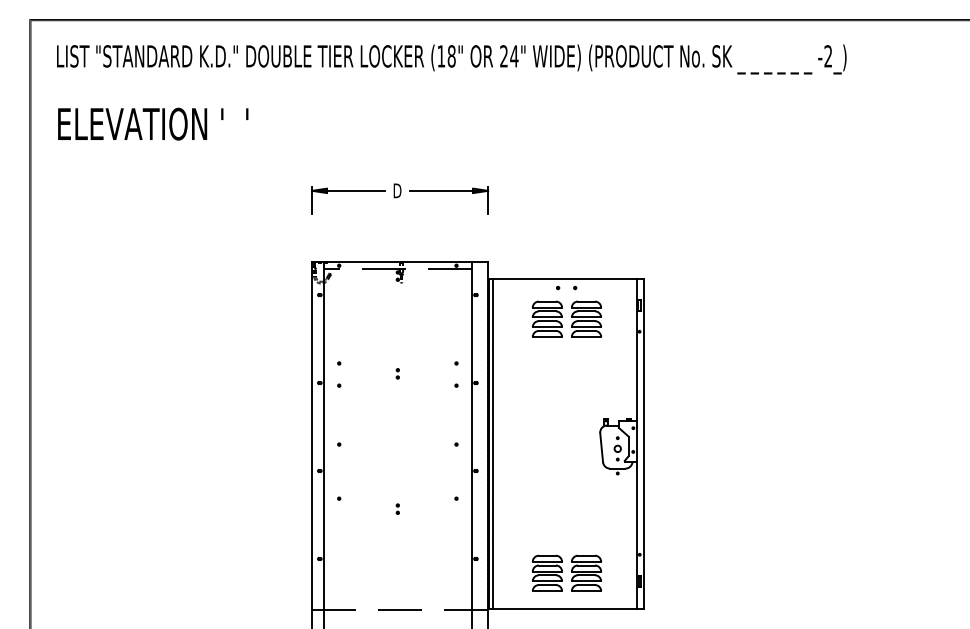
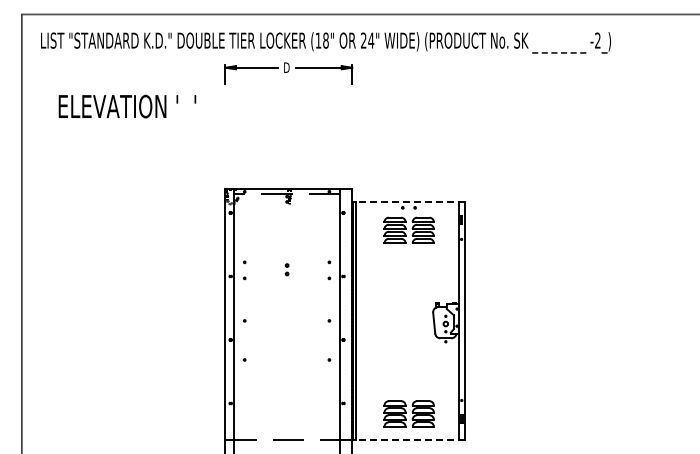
text: (153, 124) -> (127, 106), moved
part: (399, 198) -> (288, 73), moved
line: (567, 279) -> (409, 201), solid -> dashed
part: (397, 373) -> (286, 269), size x1.6
part: (397, 509) -> (286, 367), removed
line: (567, 608) -> (409, 439), solid -> dashed

